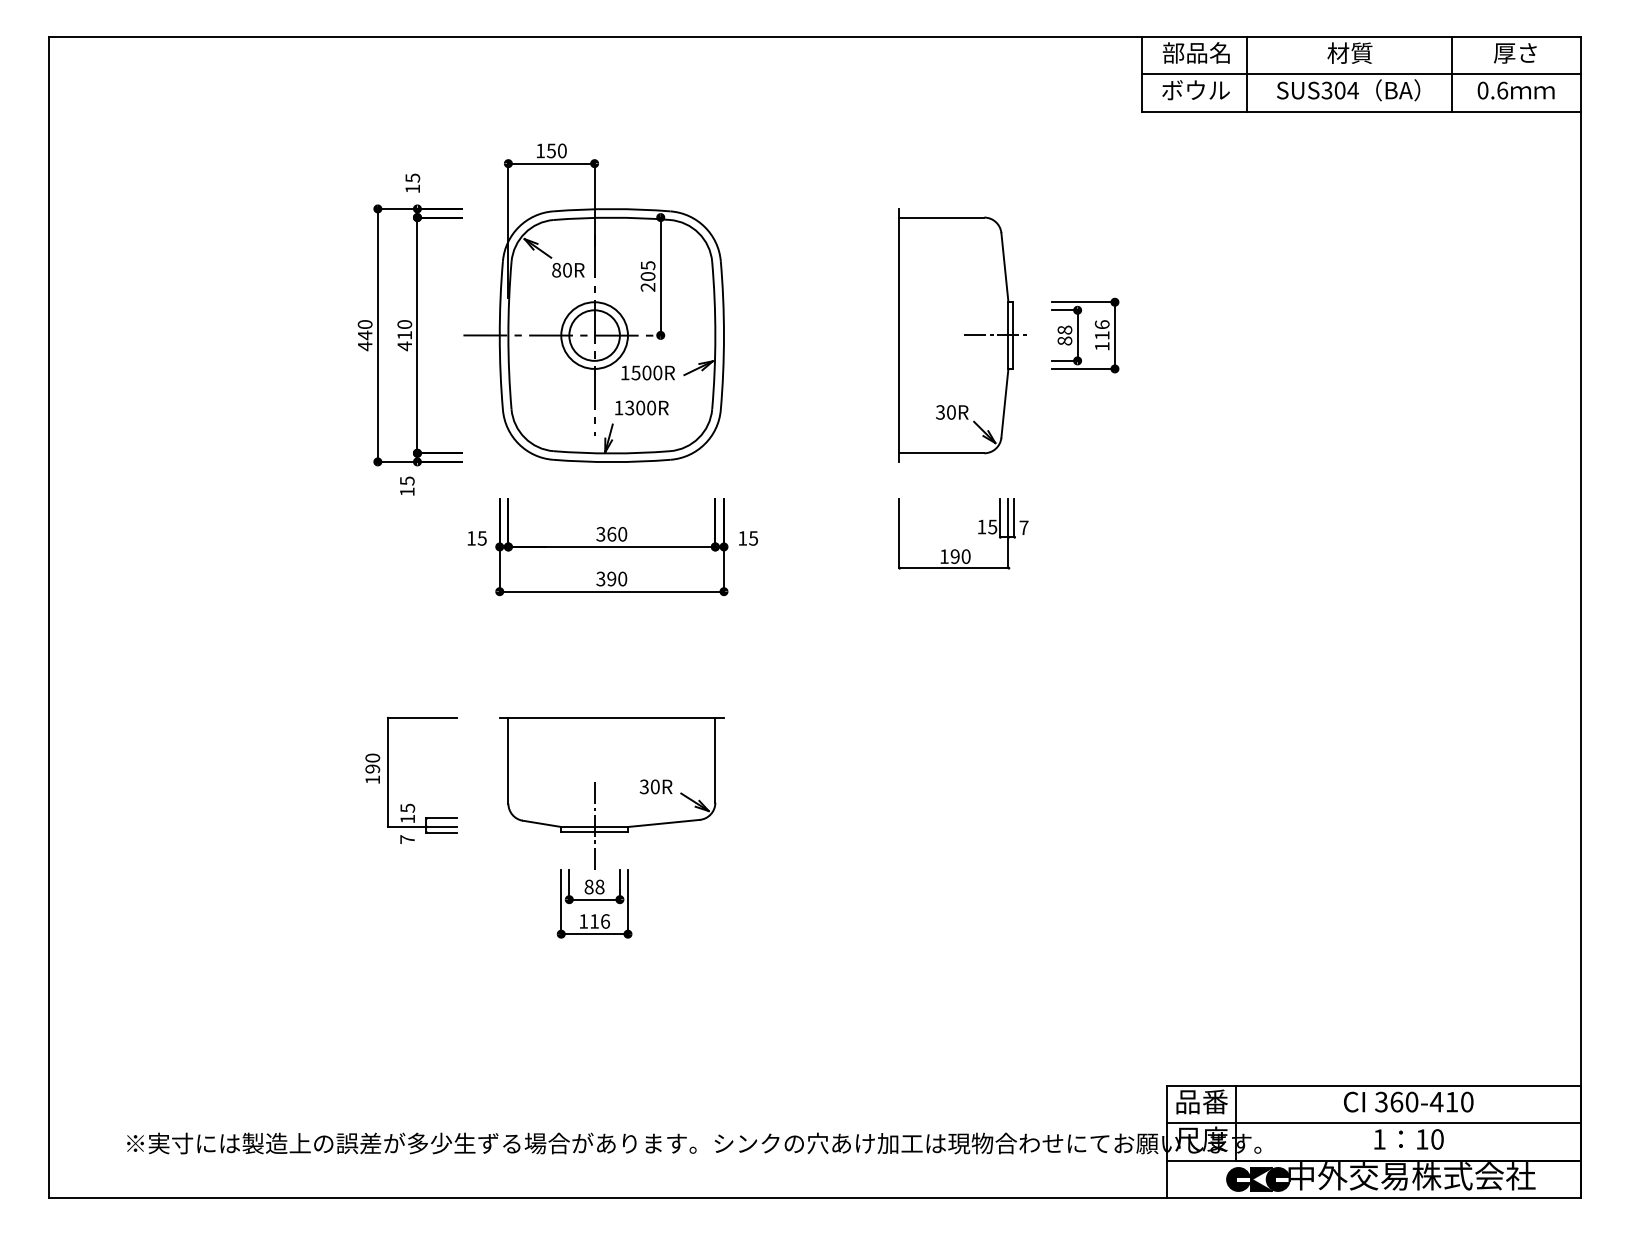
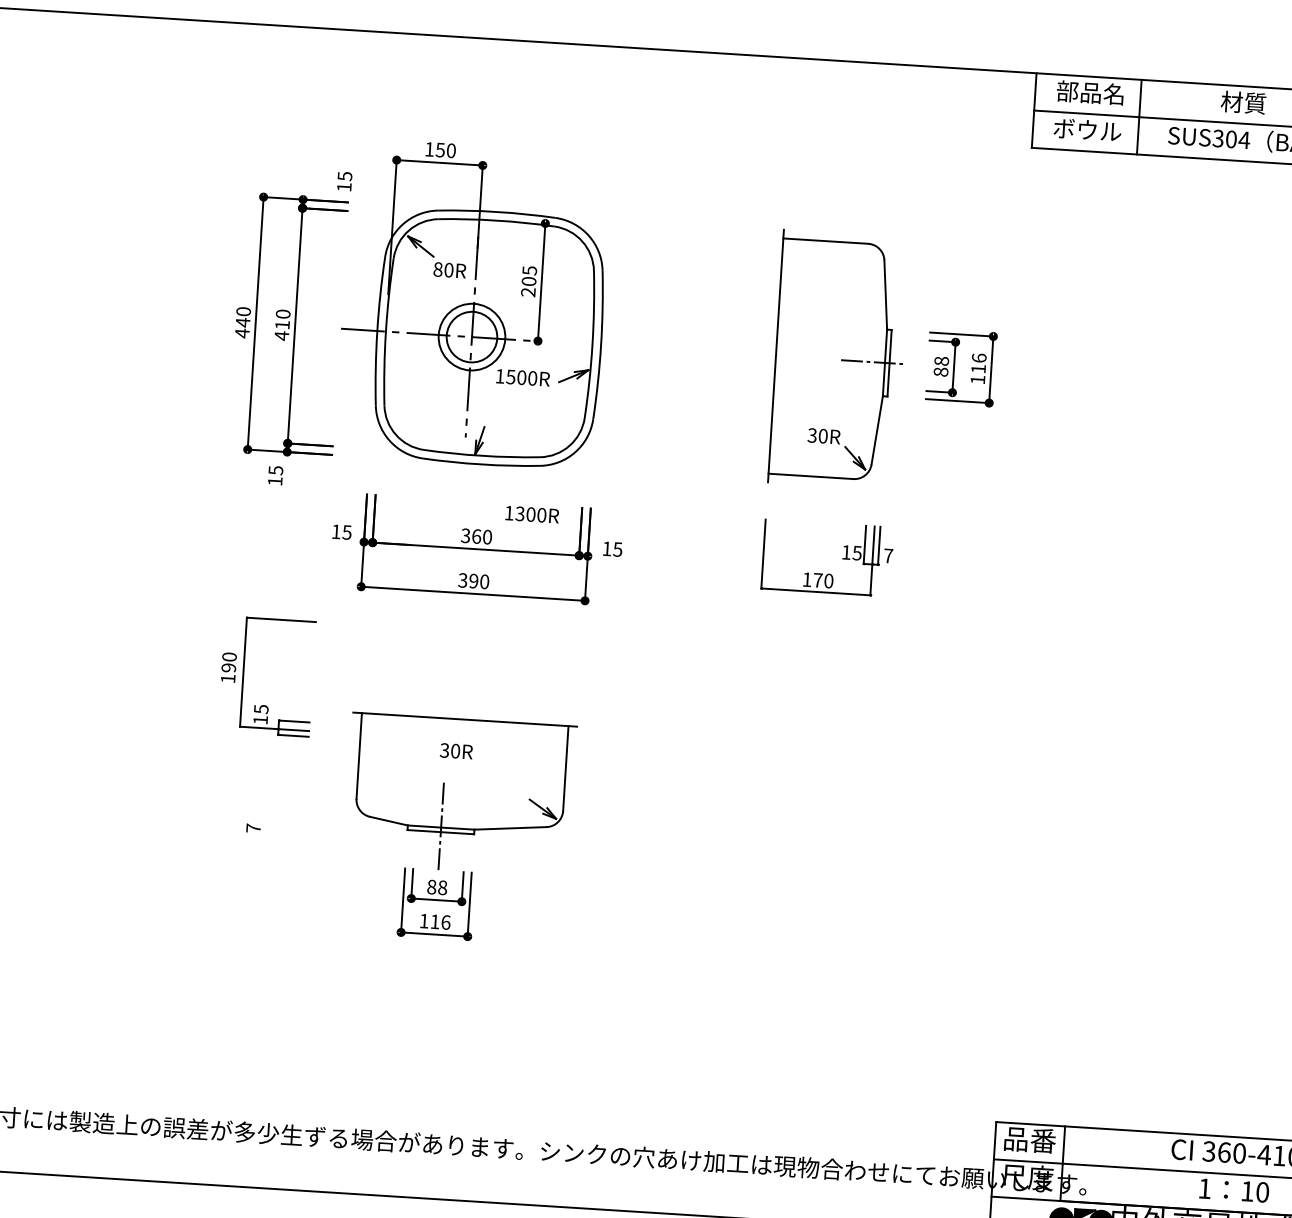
text: (412, 182) -> (344, 180), moved
text: (641, 407) -> (531, 514), moved
text: (954, 556) -> (817, 580), 190 -> 170
part: (388, 774) -> (244, 674), moved
text: (655, 786) -> (455, 750), moved

